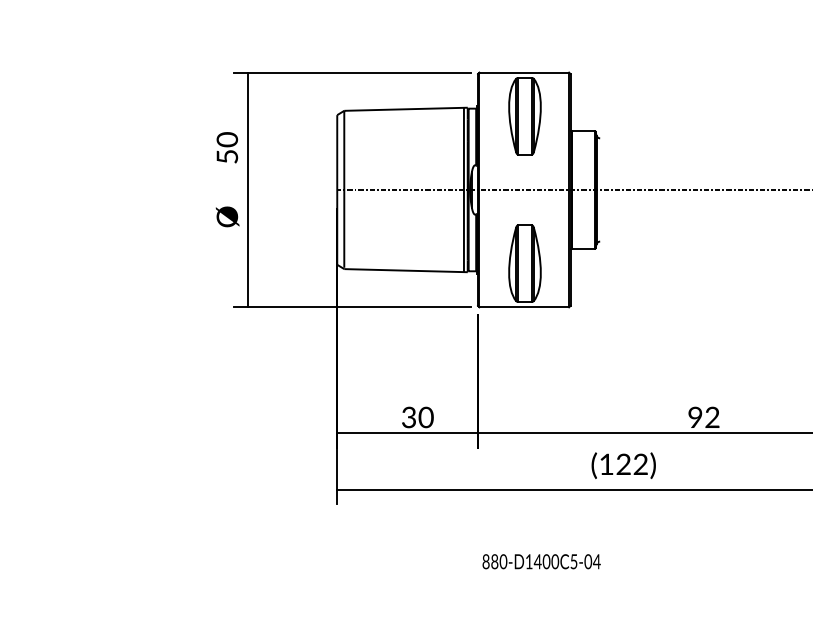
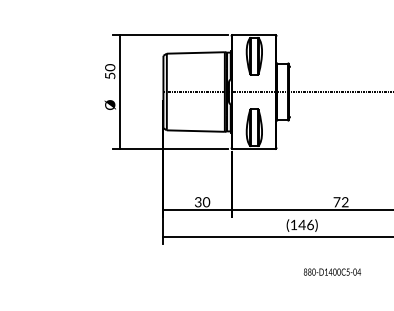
text: (694, 418) -> (336, 202), 92 -> 72
text: (630, 463) -> (305, 224), (122) -> (146)
text: (541, 560) -> (332, 271), moved

